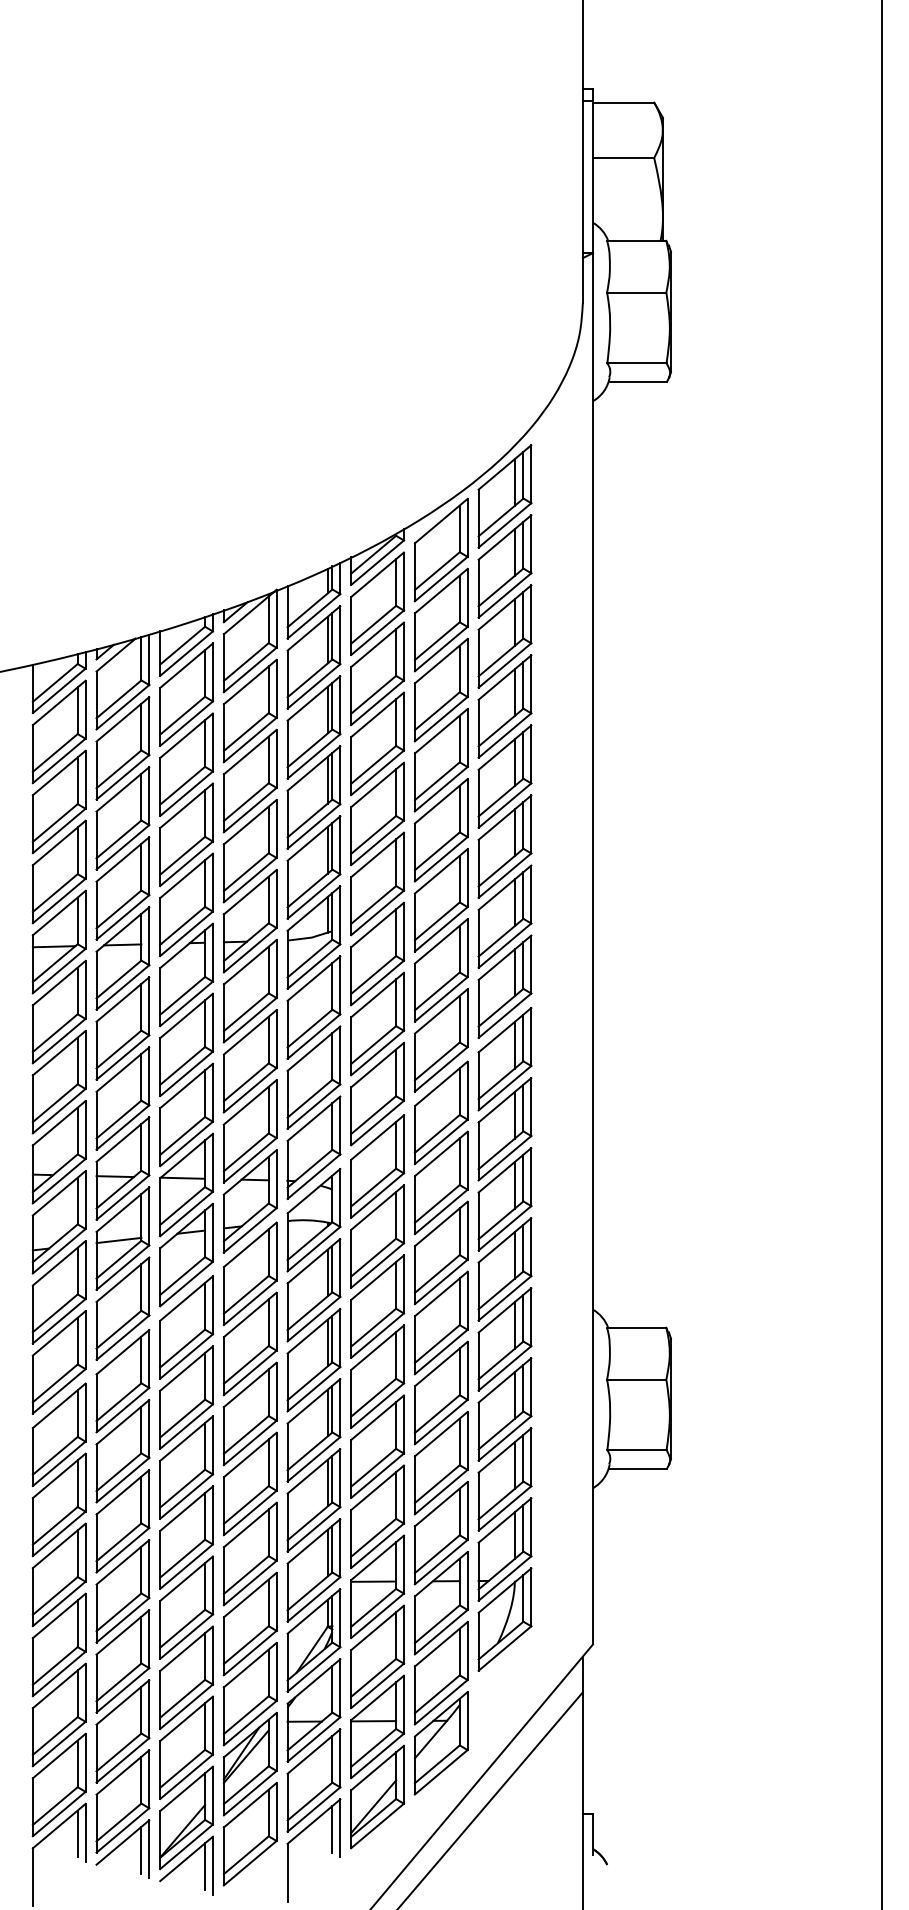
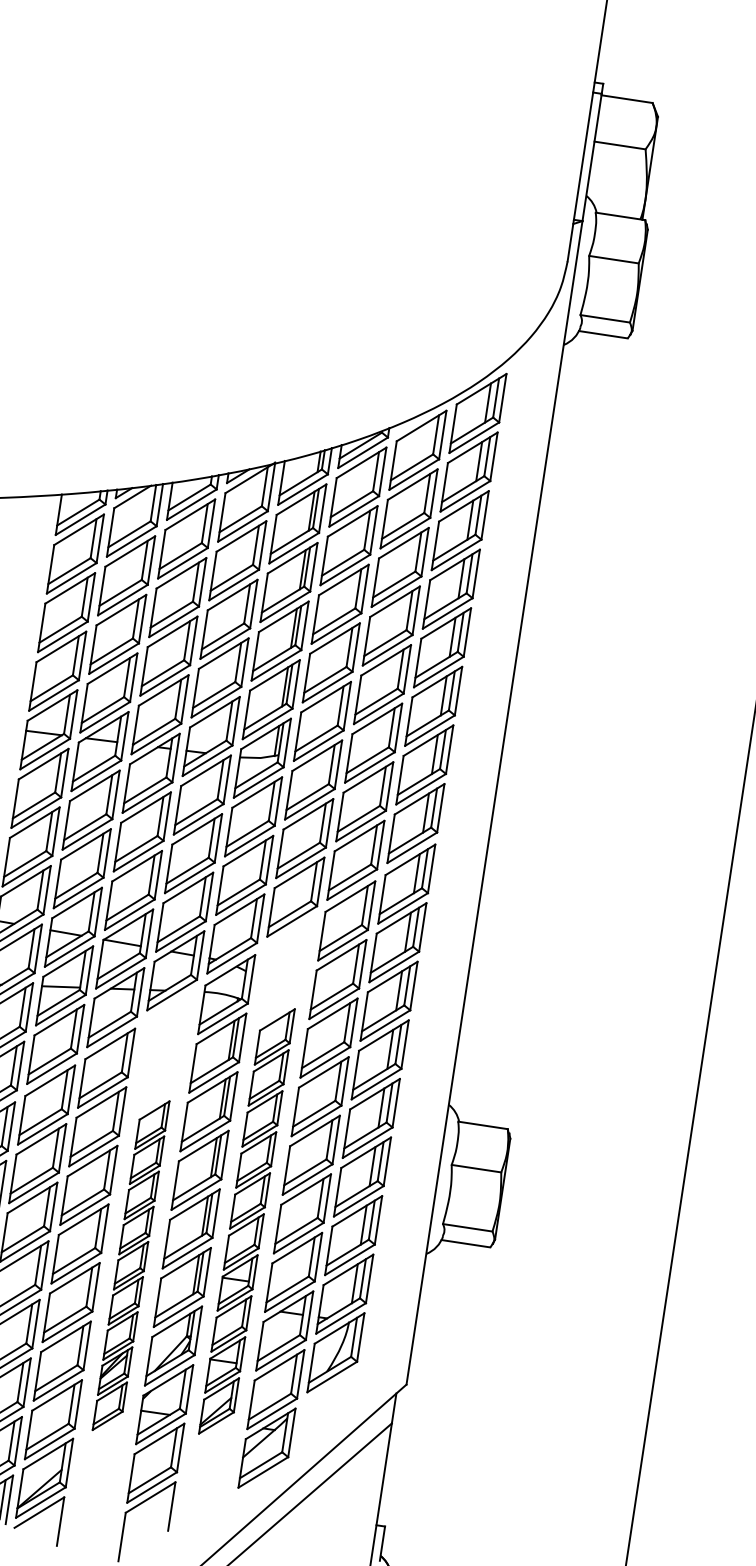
part: (377, 1481) -> (246, 1221), size x0.7
part: (249, 1553) -> (130, 1265), size x0.6
line: (332, 1829) -> (165, 1506), removed
line: (205, 1866) -> (54, 1521), removed

